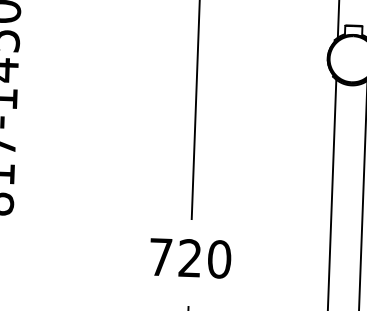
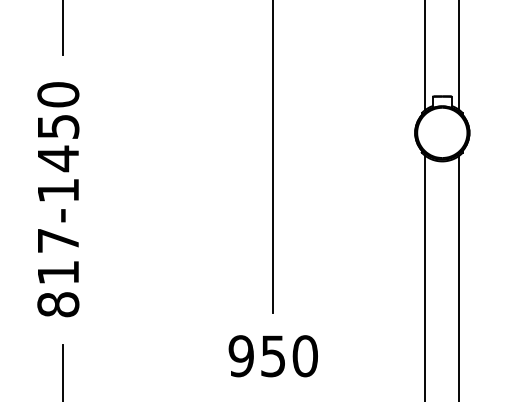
text: (174, 258) -> (256, 356), 720 -> 950

